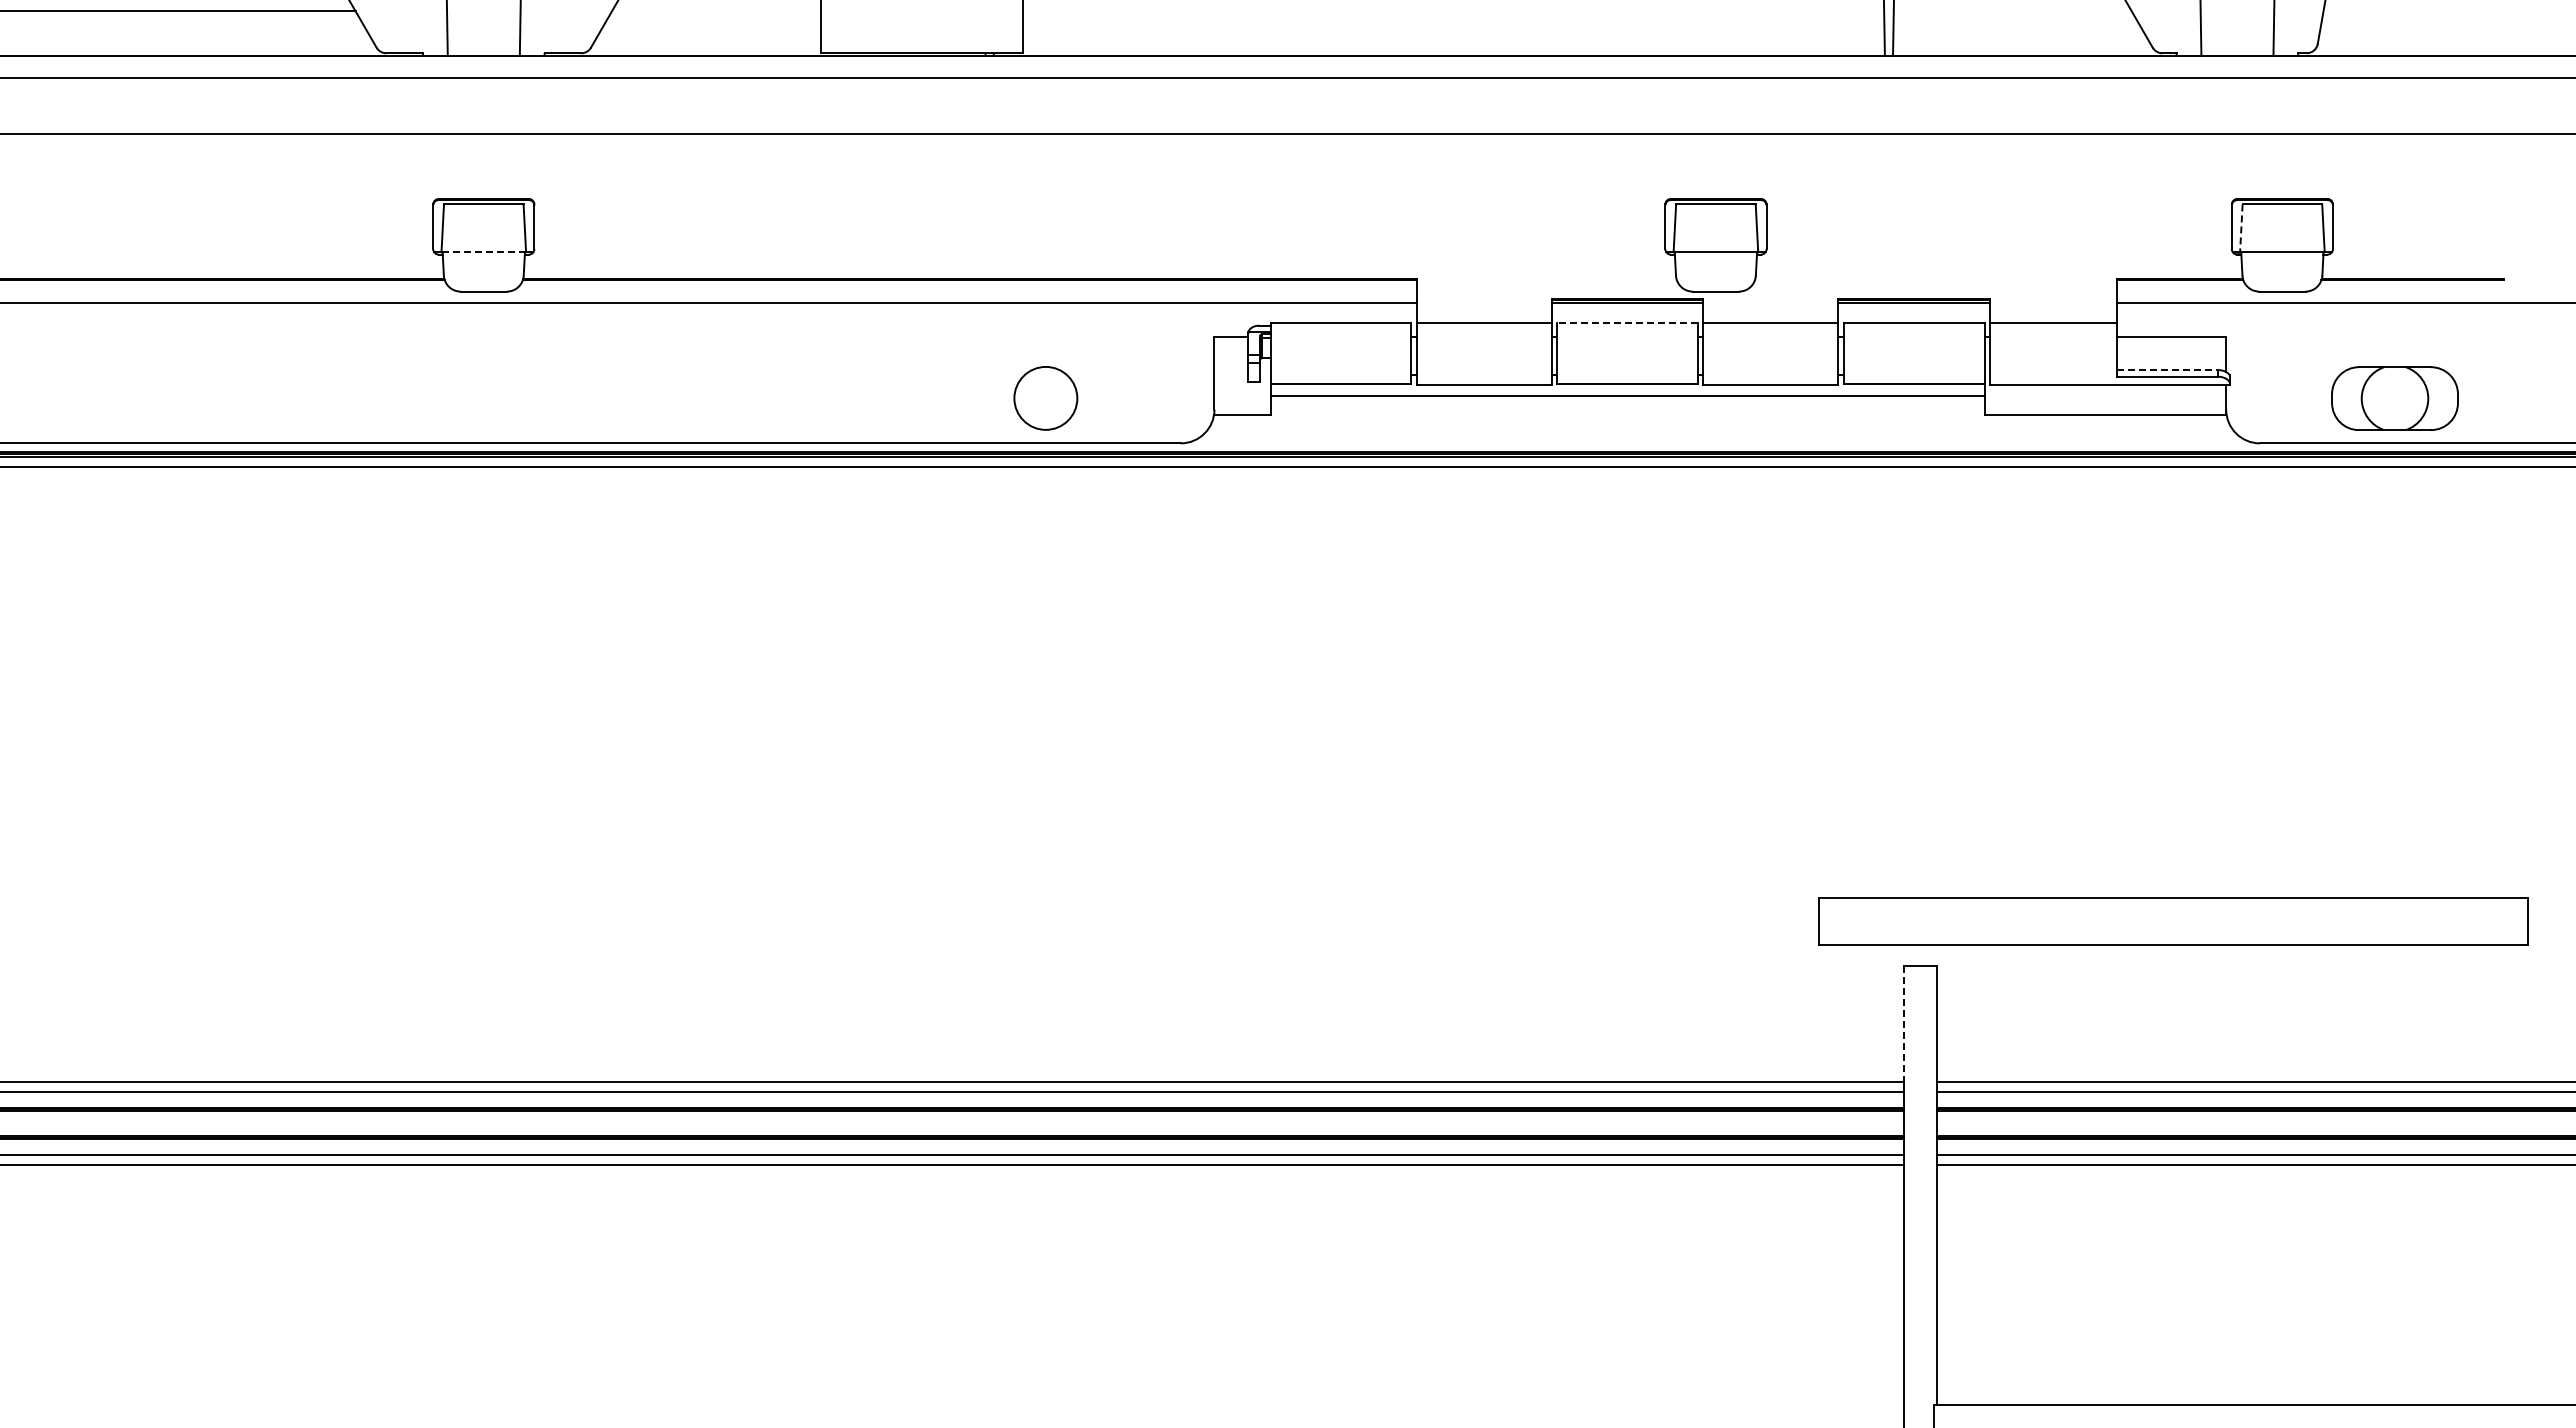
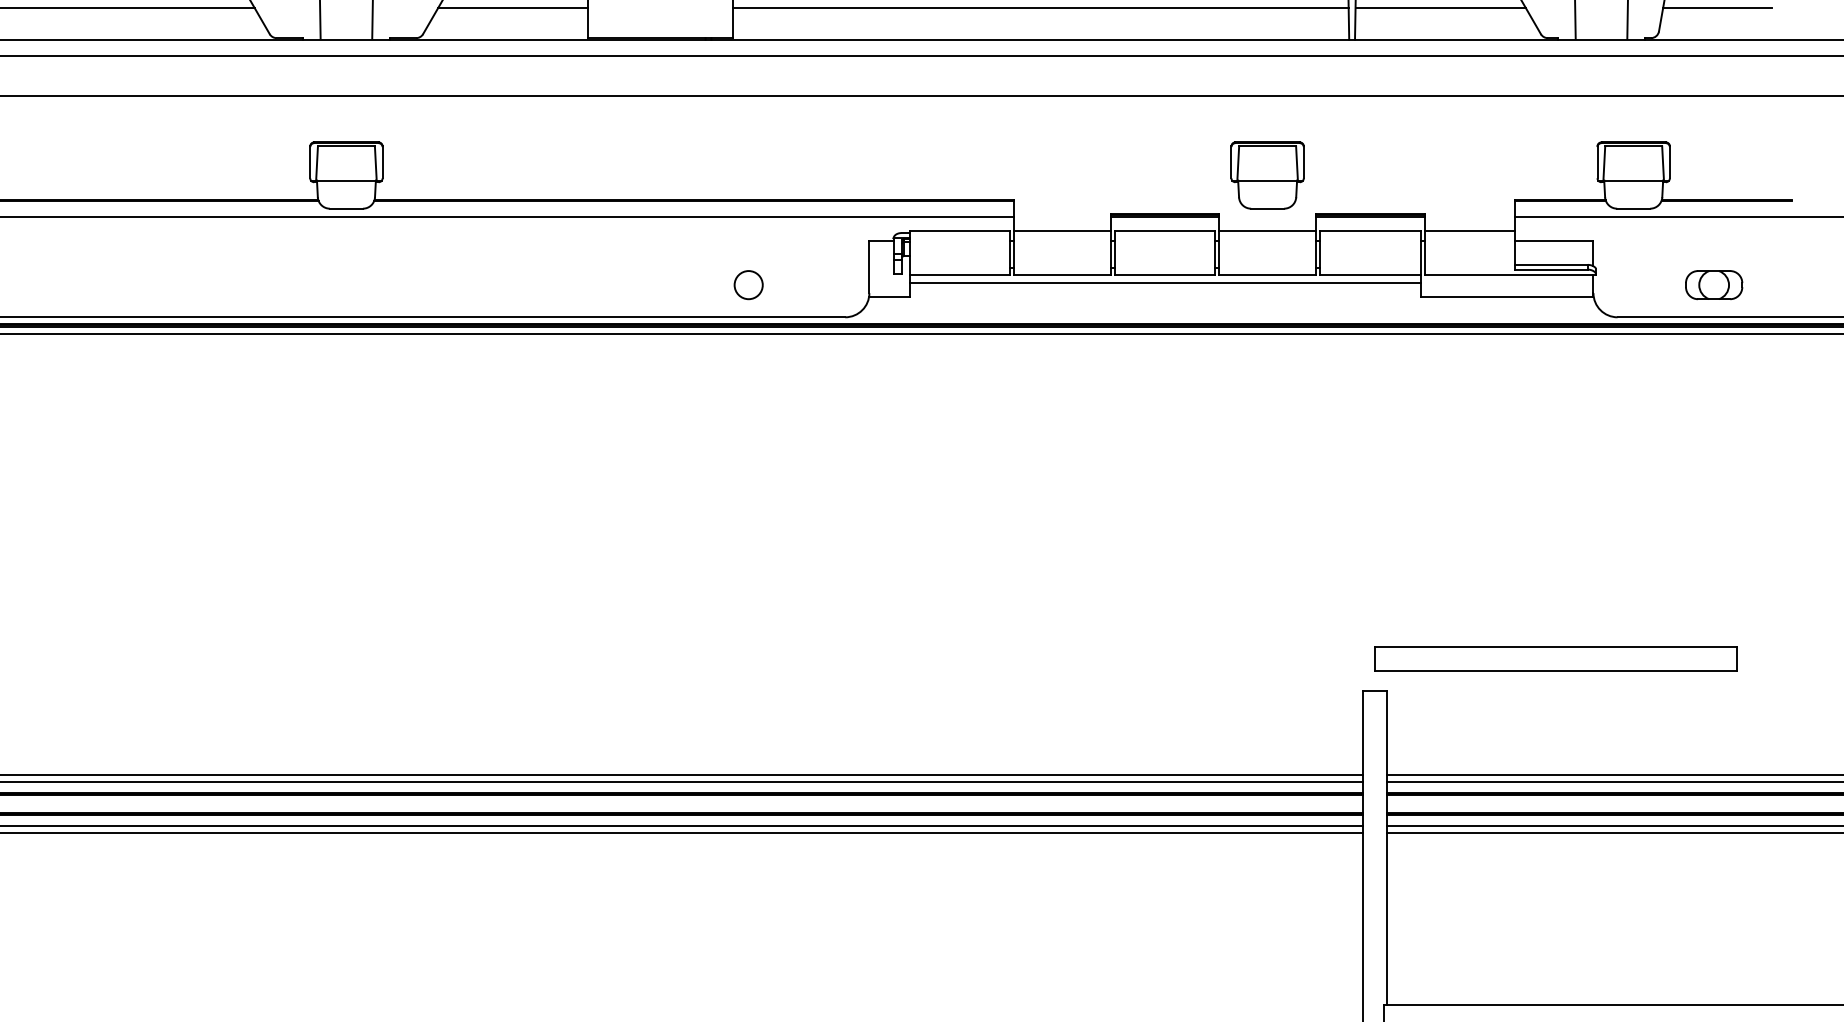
line: (716, 11) -> (512, 8), added
line: (1453, 11) -> (1040, 8), added
line: (2012, 11) -> (1440, 8), added
line: (2399, 11) -> (1717, 8), added
line: (2241, 228) -> (1604, 163), dashed -> solid
part: (1715, 245) -> (1267, 175), moved
line: (484, 252) -> (346, 180), dashed -> solid
line: (1627, 322) -> (1164, 230), dashed -> solid
line: (2167, 370) -> (1551, 265), dashed -> solid
part: (2394, 397) -> (1713, 284), size x0.62
circle: (1045, 398) -> (748, 285), size x0.62
part: (2172, 920) -> (1555, 658), size x0.71
line: (1903, 1024) -> (1362, 733), dashed -> solid

